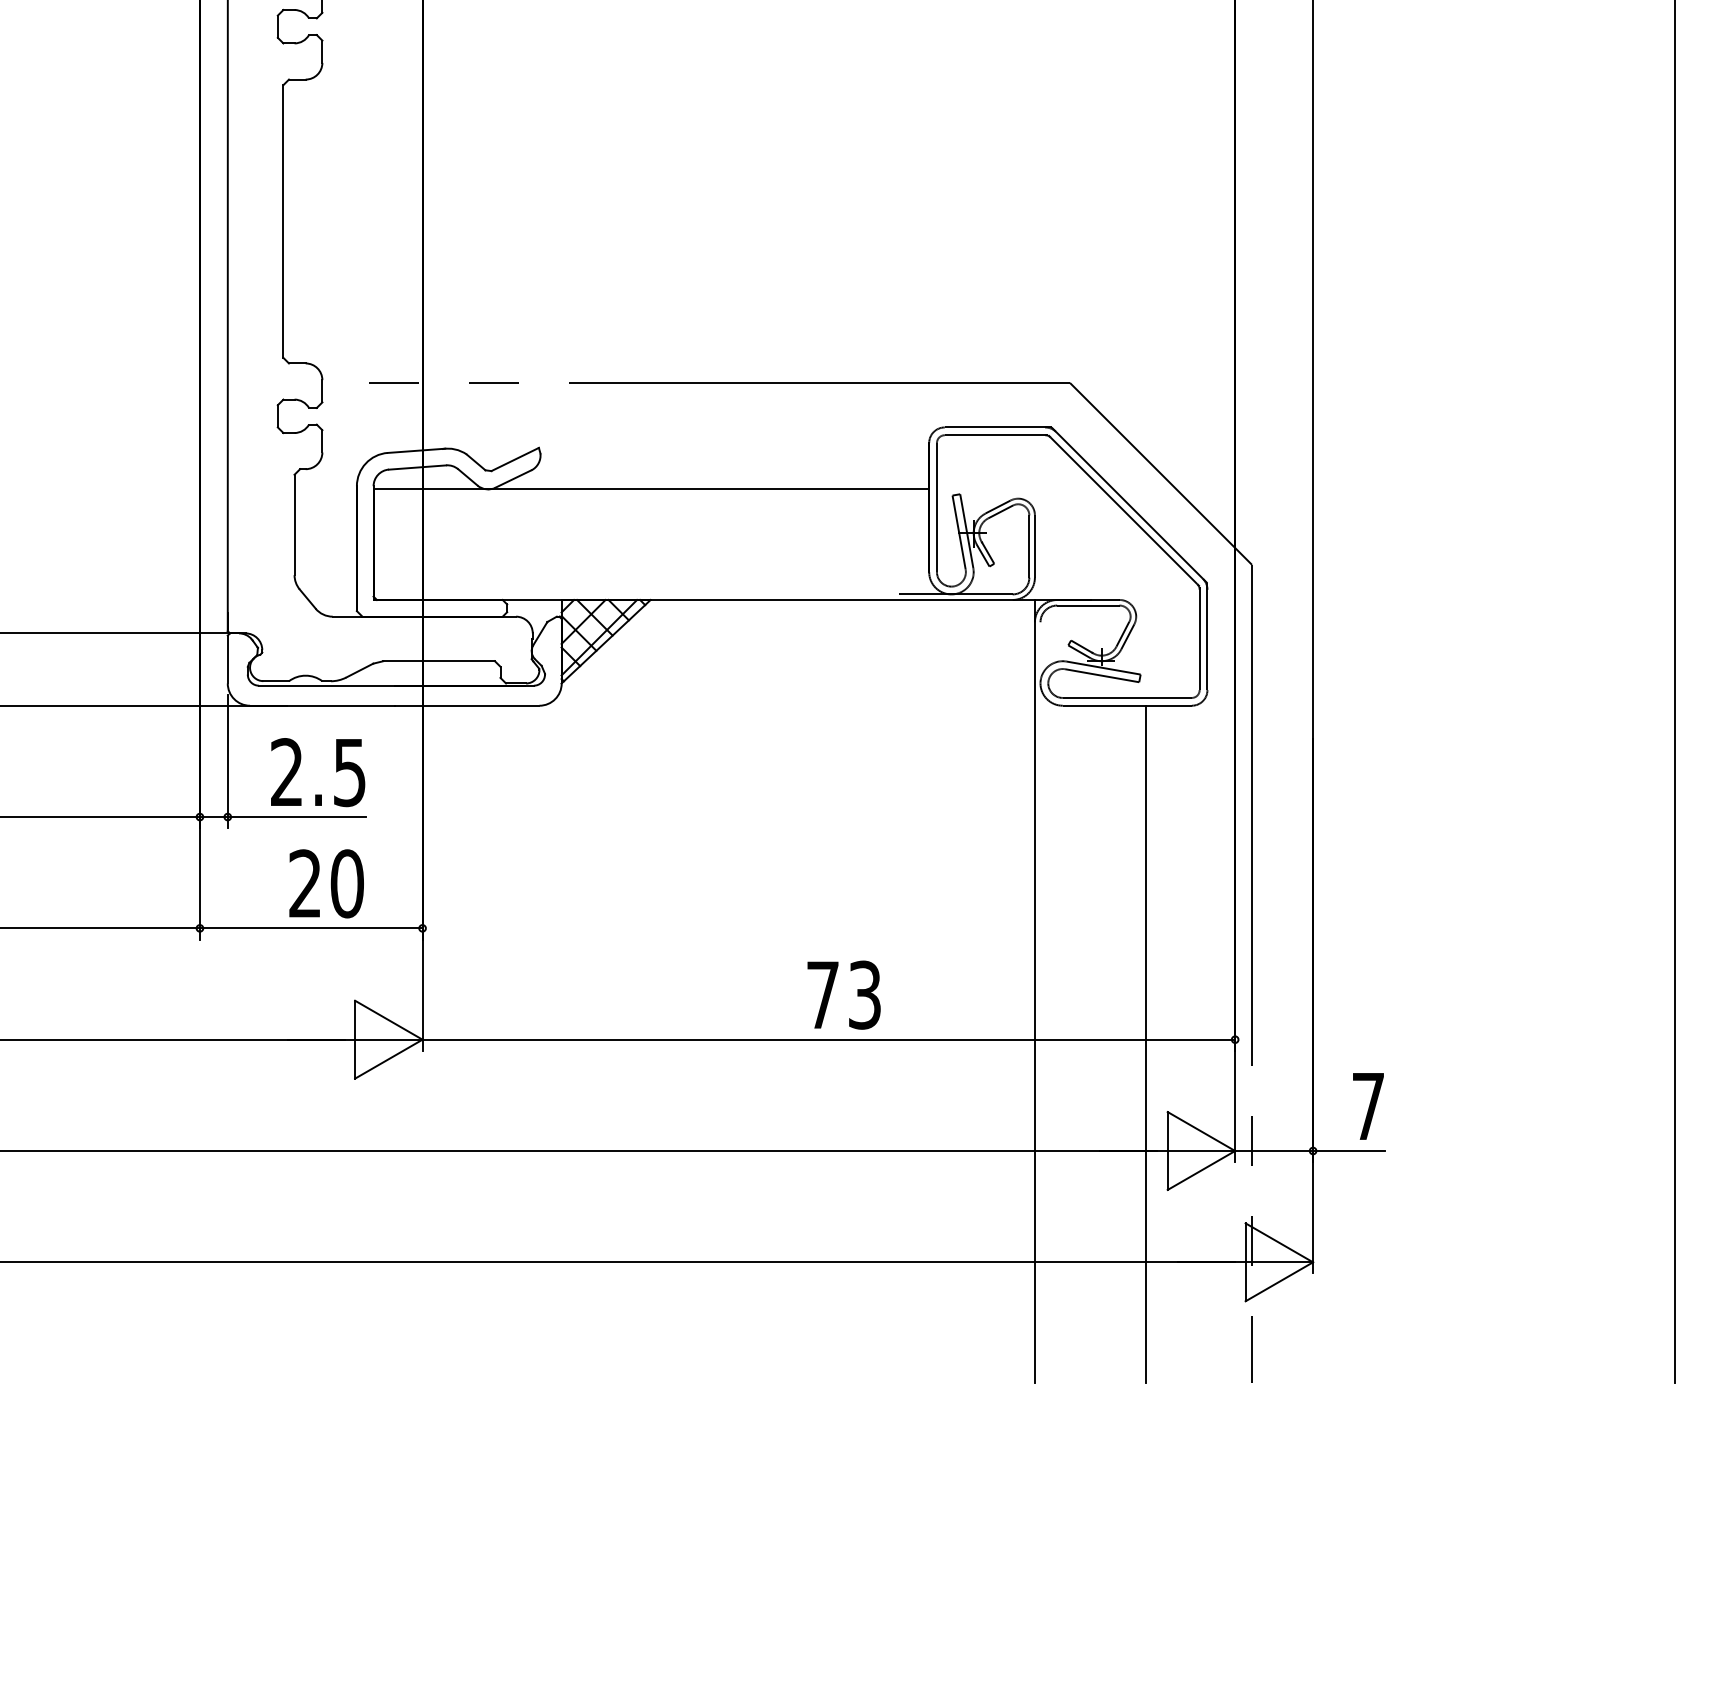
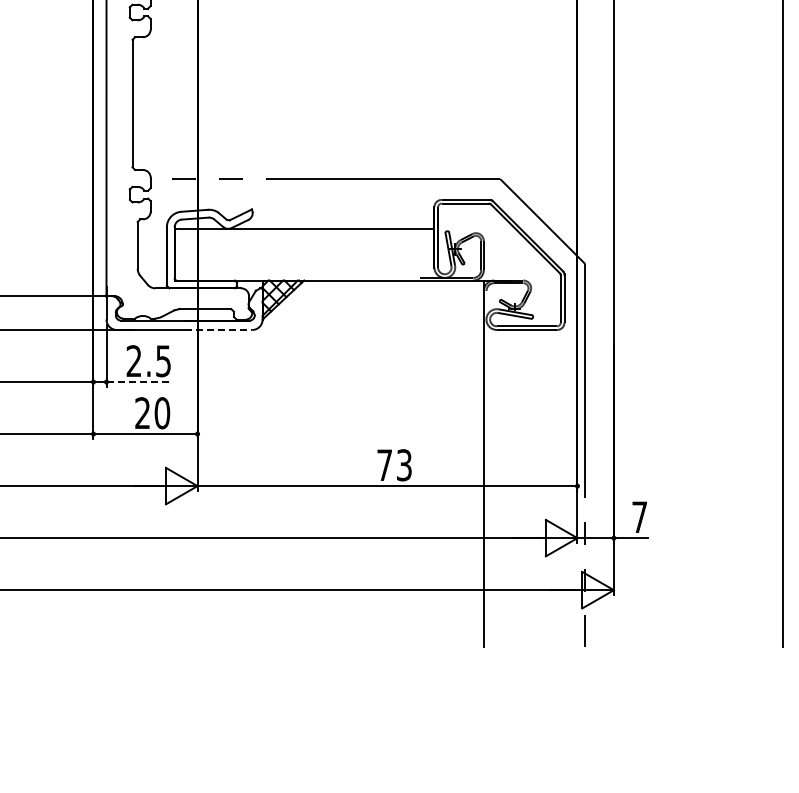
line: (467, 704) -> (218, 329), solid -> dashed
line: (298, 818) -> (139, 382), solid -> dashed
line: (1145, 1042) -> (535, 487), removed

